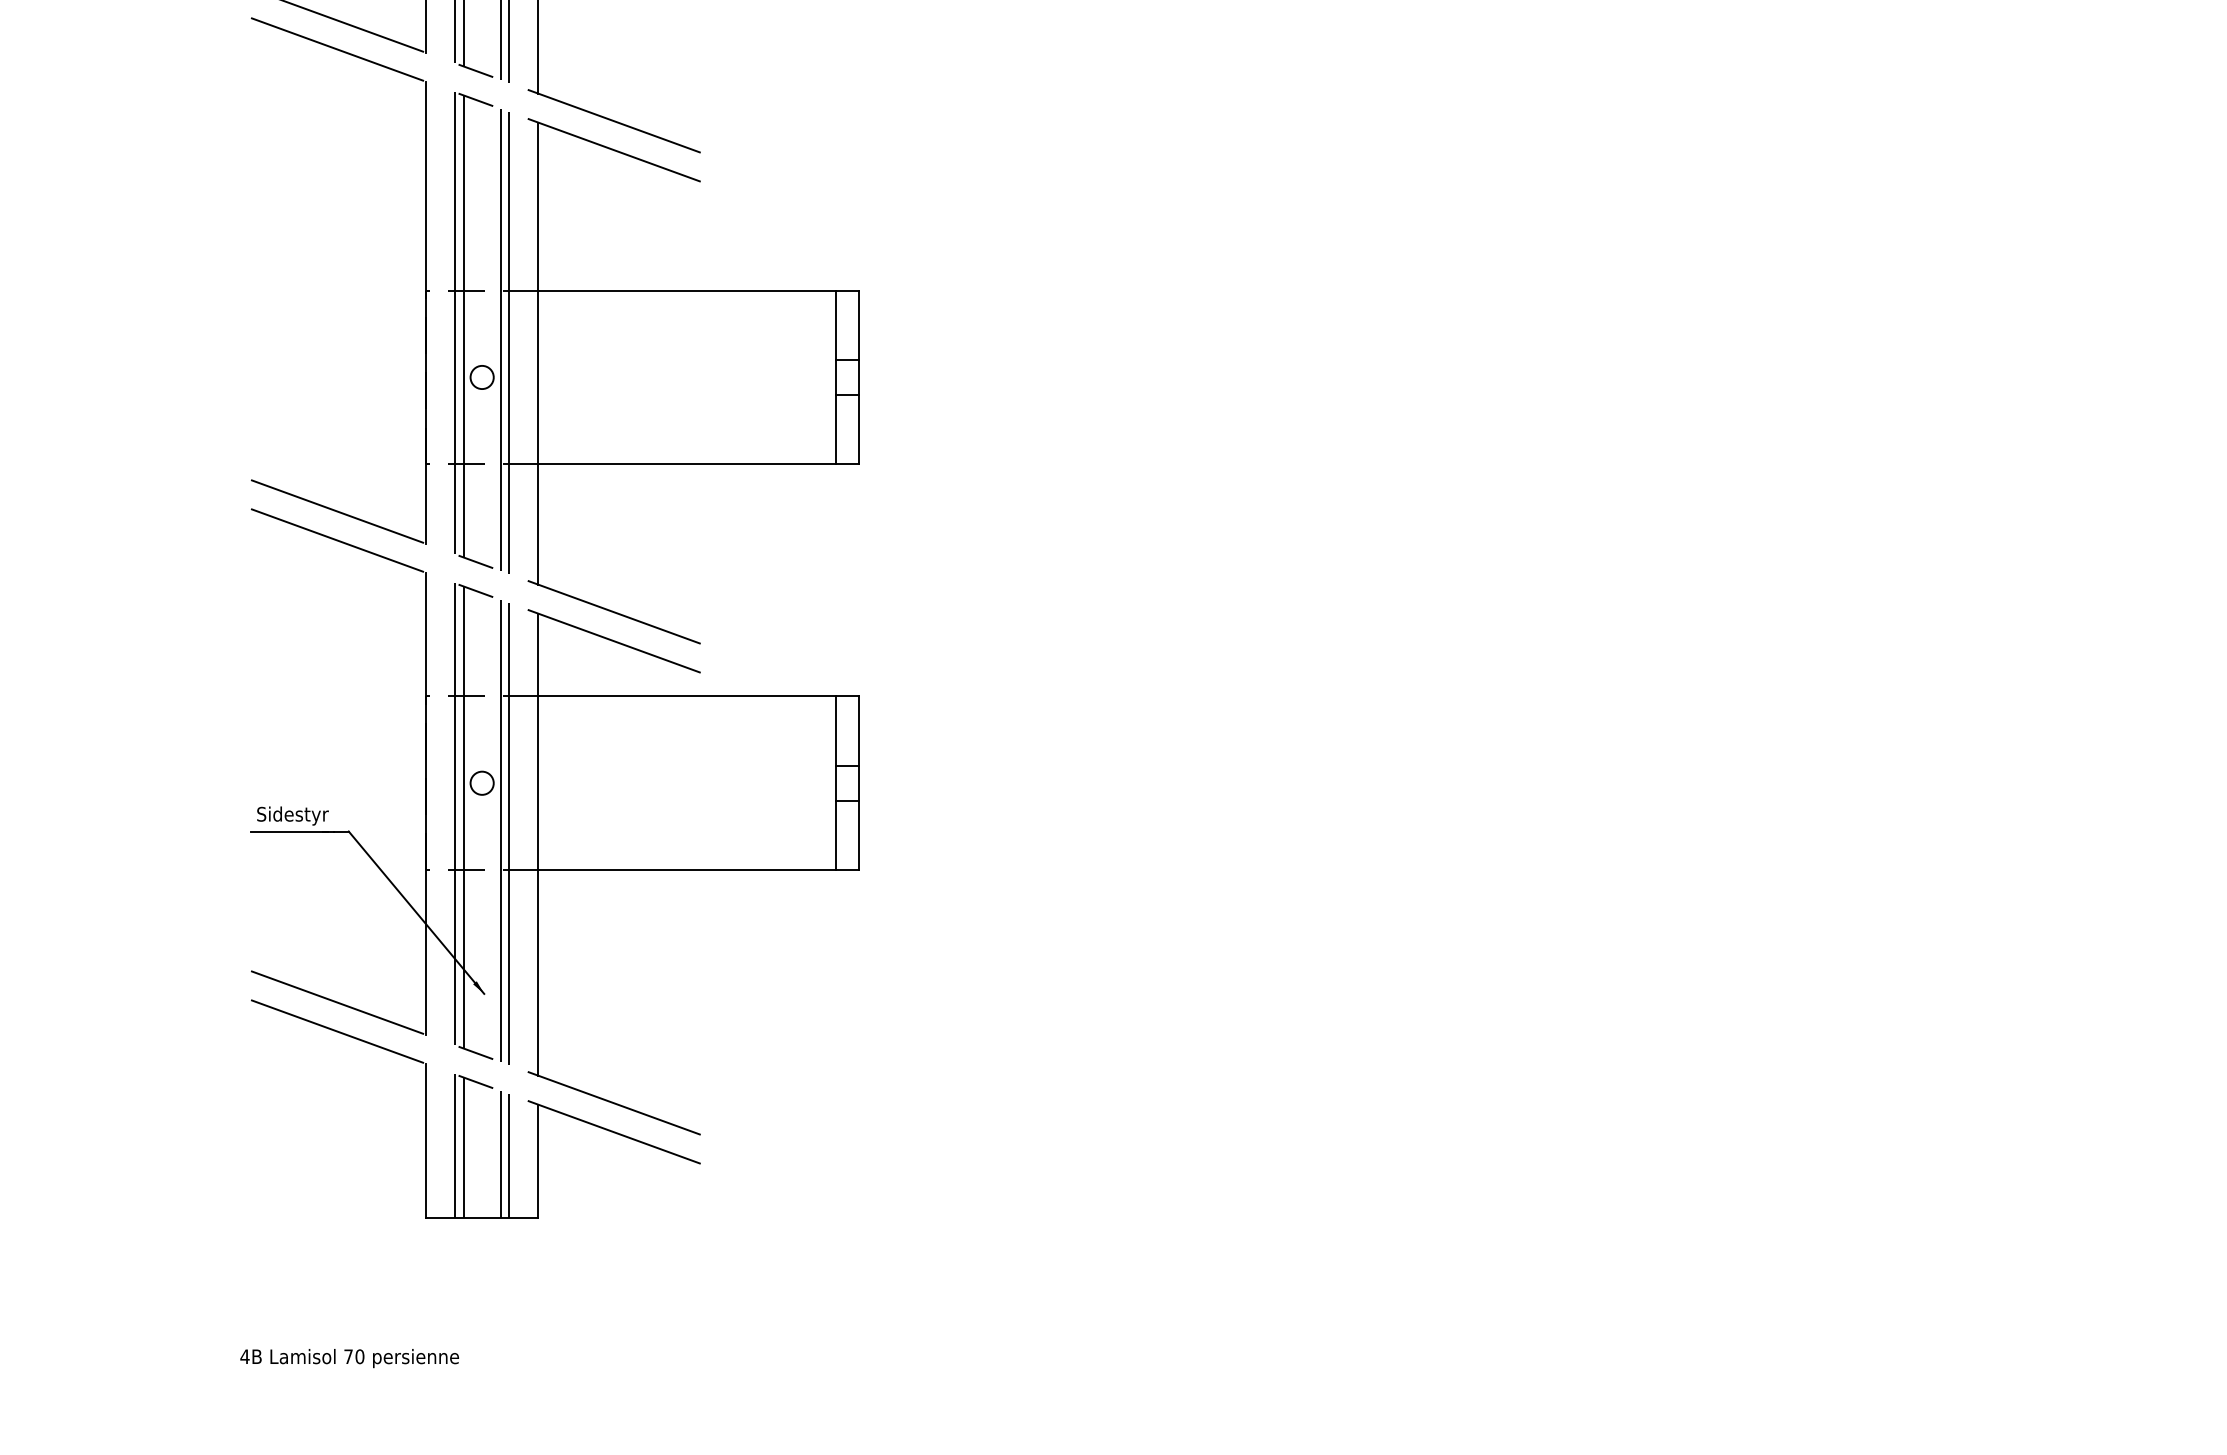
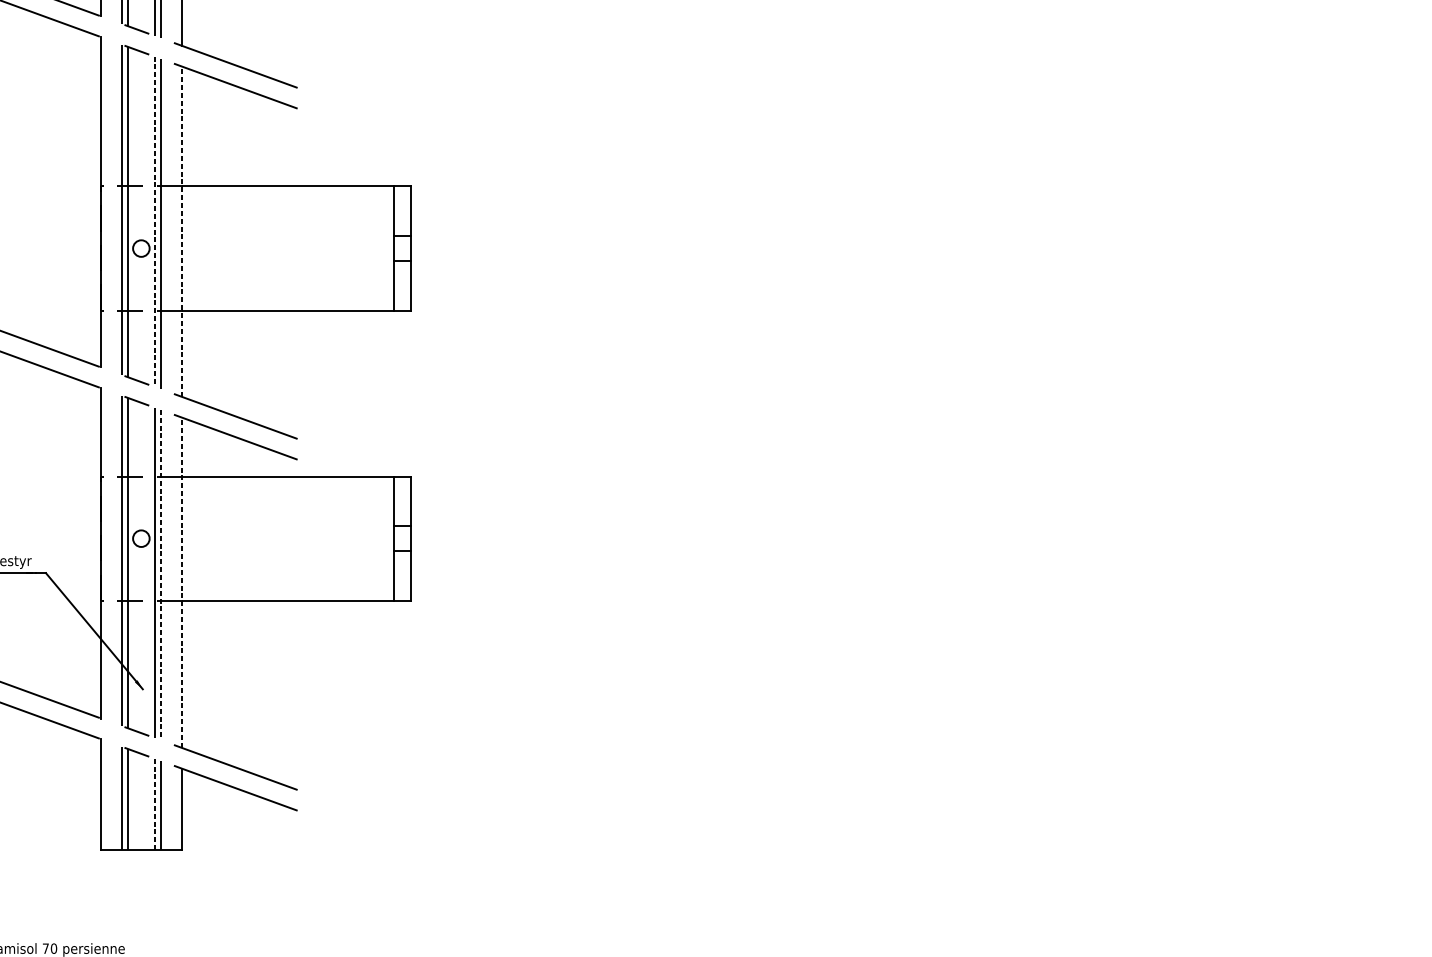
line: (500, 340) -> (154, 222), solid -> dashed
line: (538, 353) -> (181, 231), solid -> dashed
line: (509, 834) -> (160, 575), solid -> dashed
line: (538, 844) -> (181, 582), solid -> dashed
line: (500, 1154) -> (154, 804), solid -> dashed

